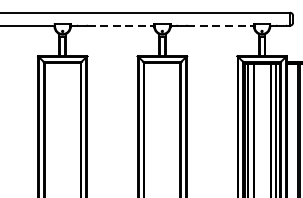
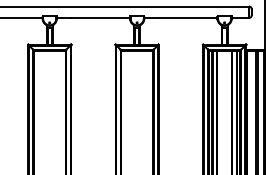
line: (121, 25) -> (101, 17), dashed -> solid
line: (220, 25) -> (188, 17), dashed -> solid

